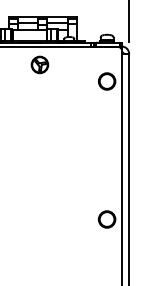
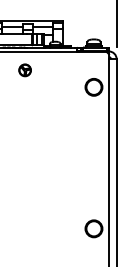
part: (39, 64) -> (24, 69), size x0.7

